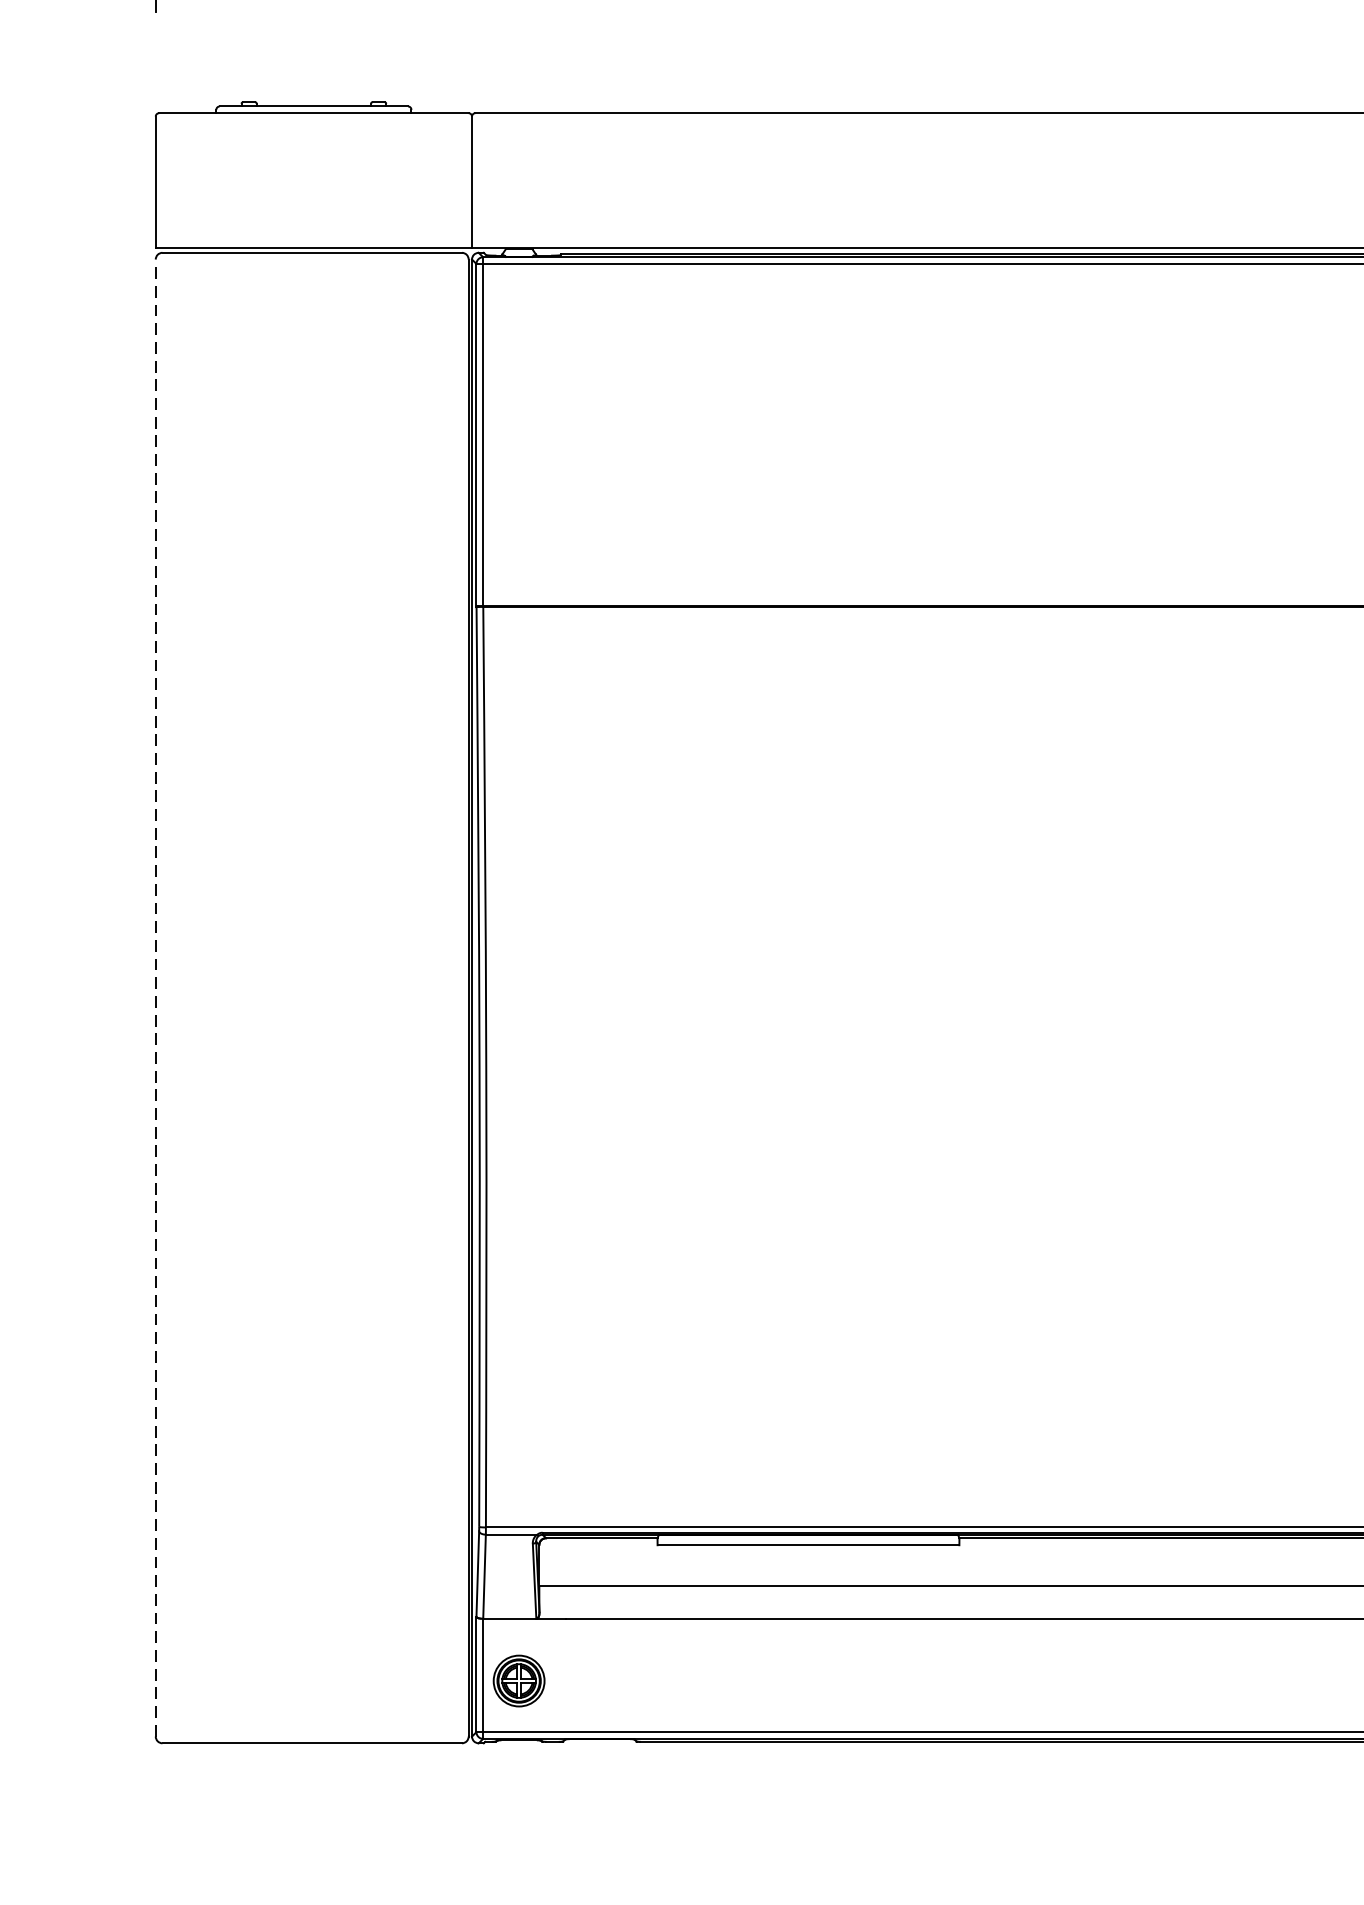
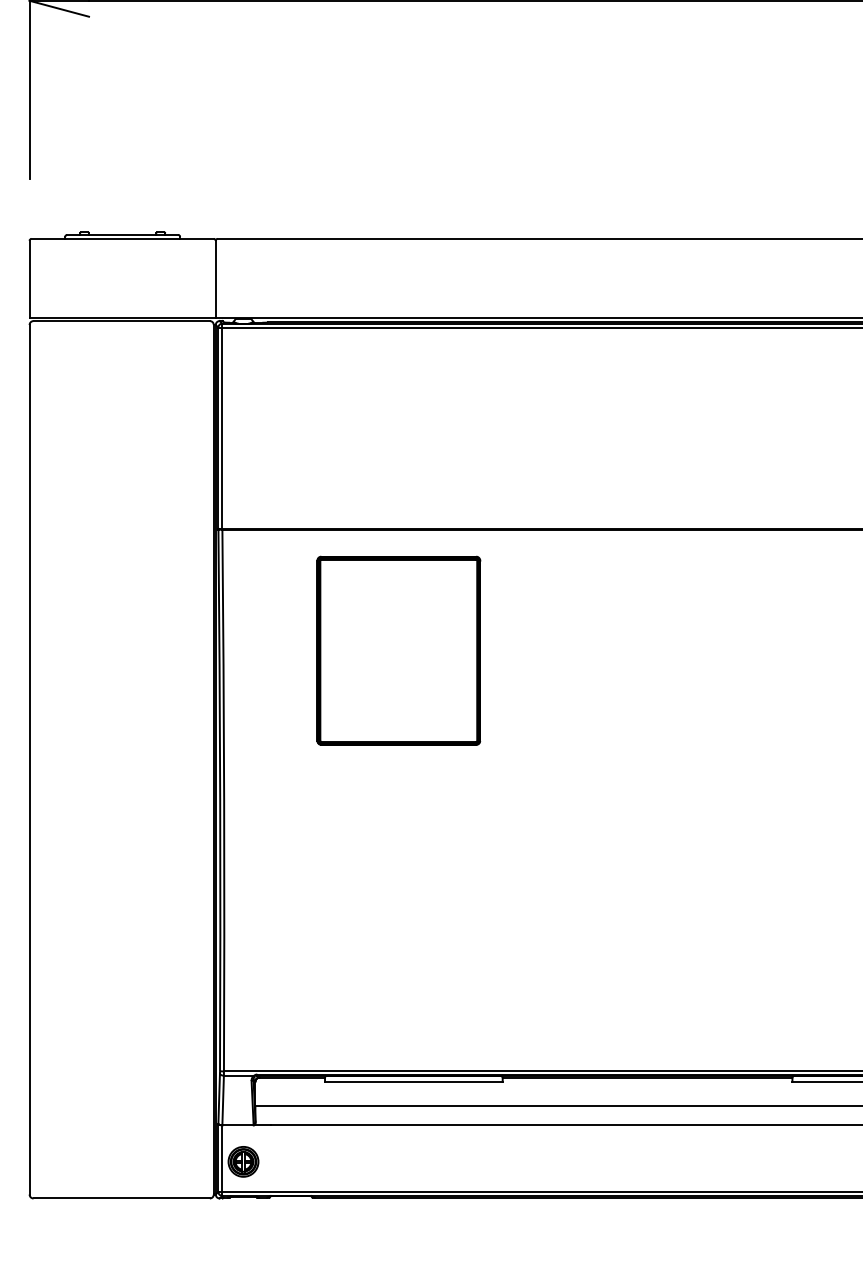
part: (782, 812) -> (398, 650), added
line: (155, 997) -> (29, 759), dashed -> solid

